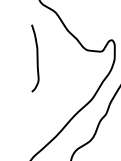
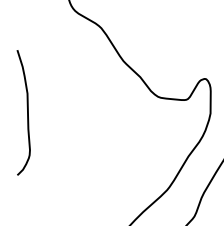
curve: (36, 58) -> (25, 112), moved

